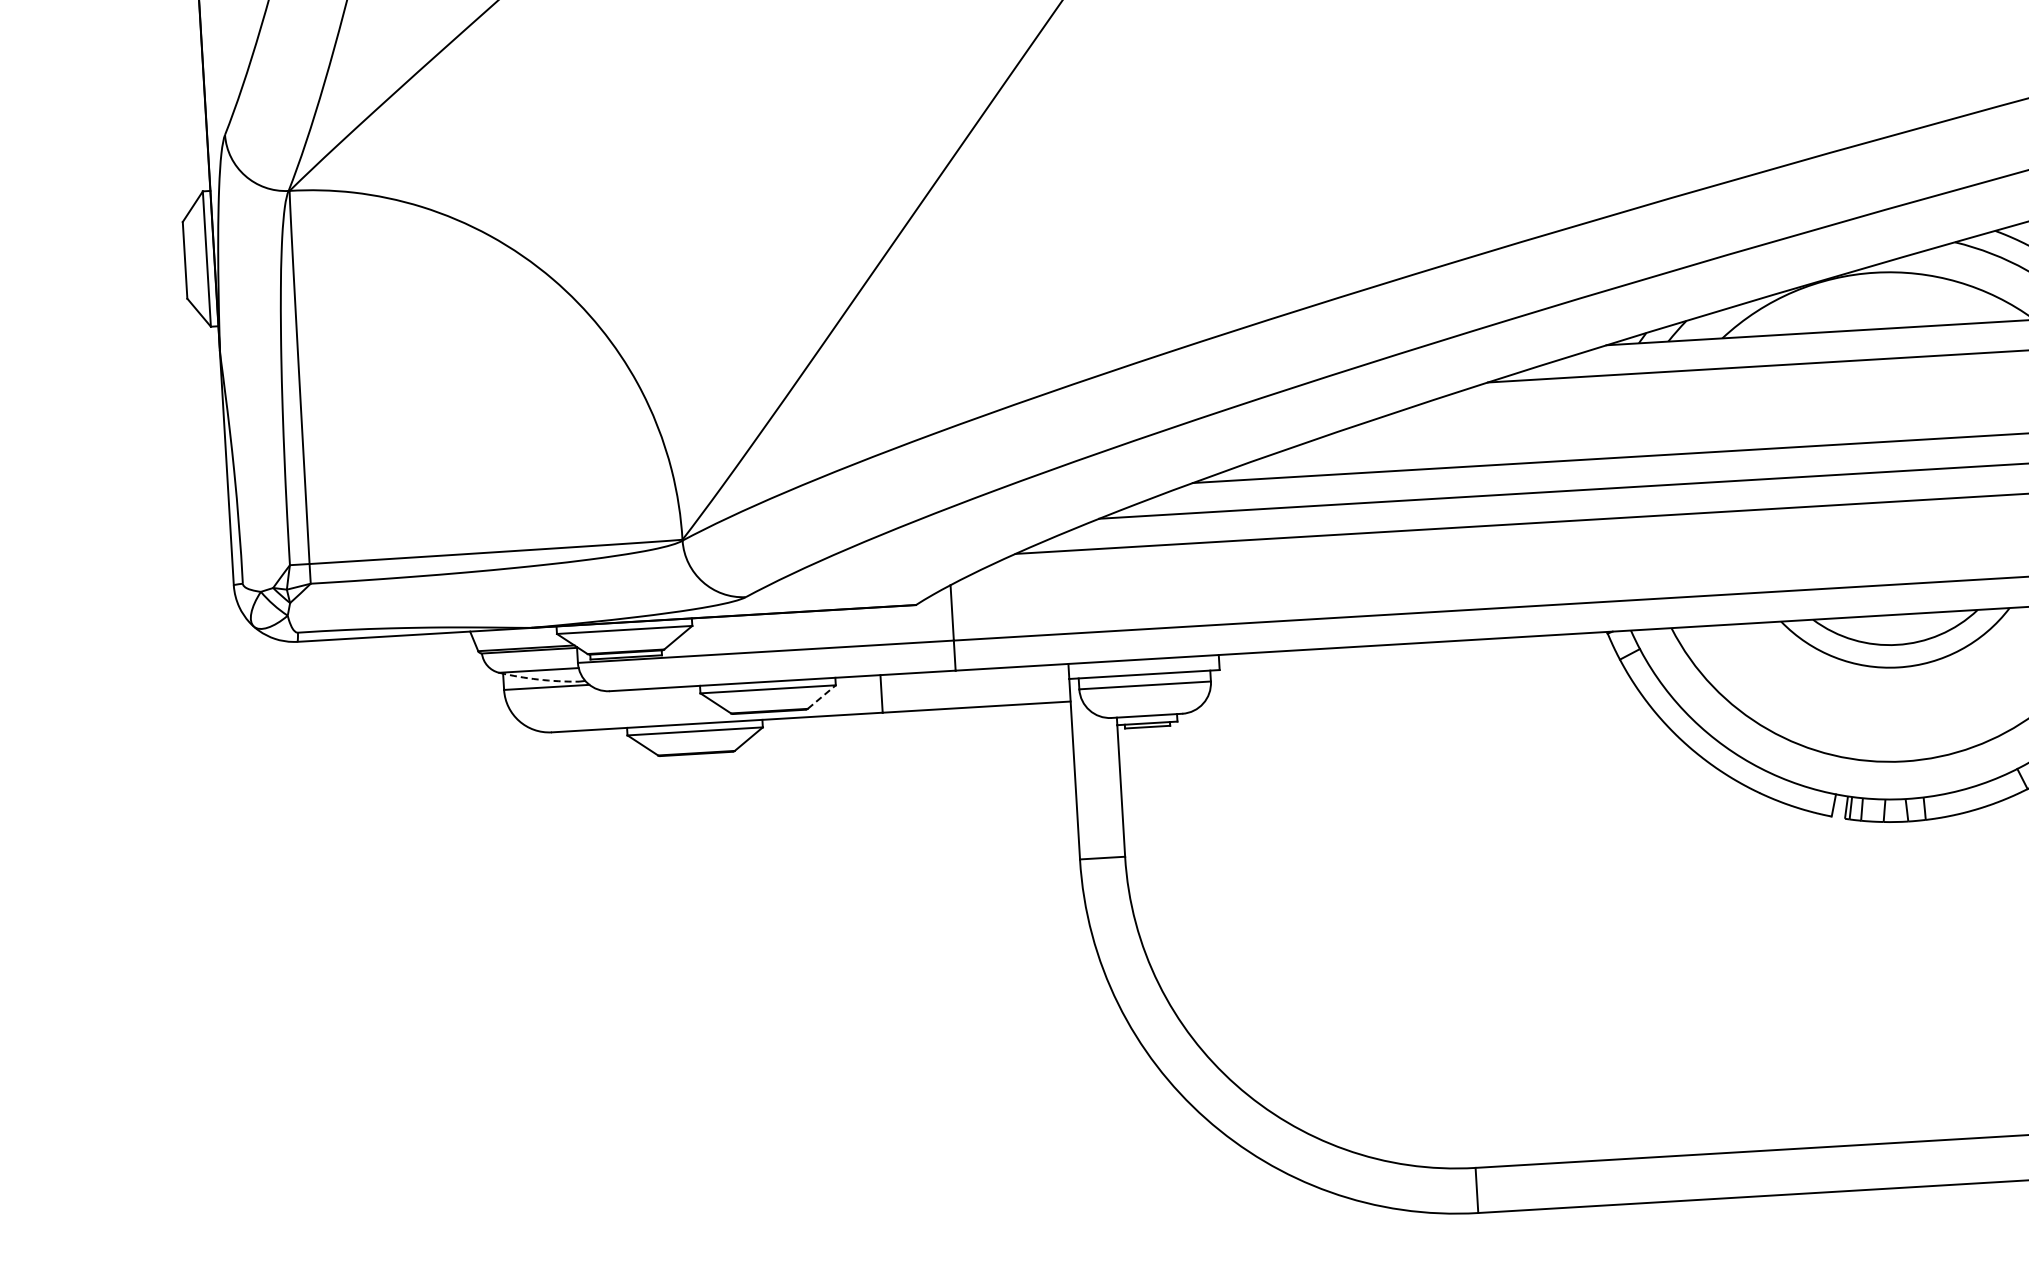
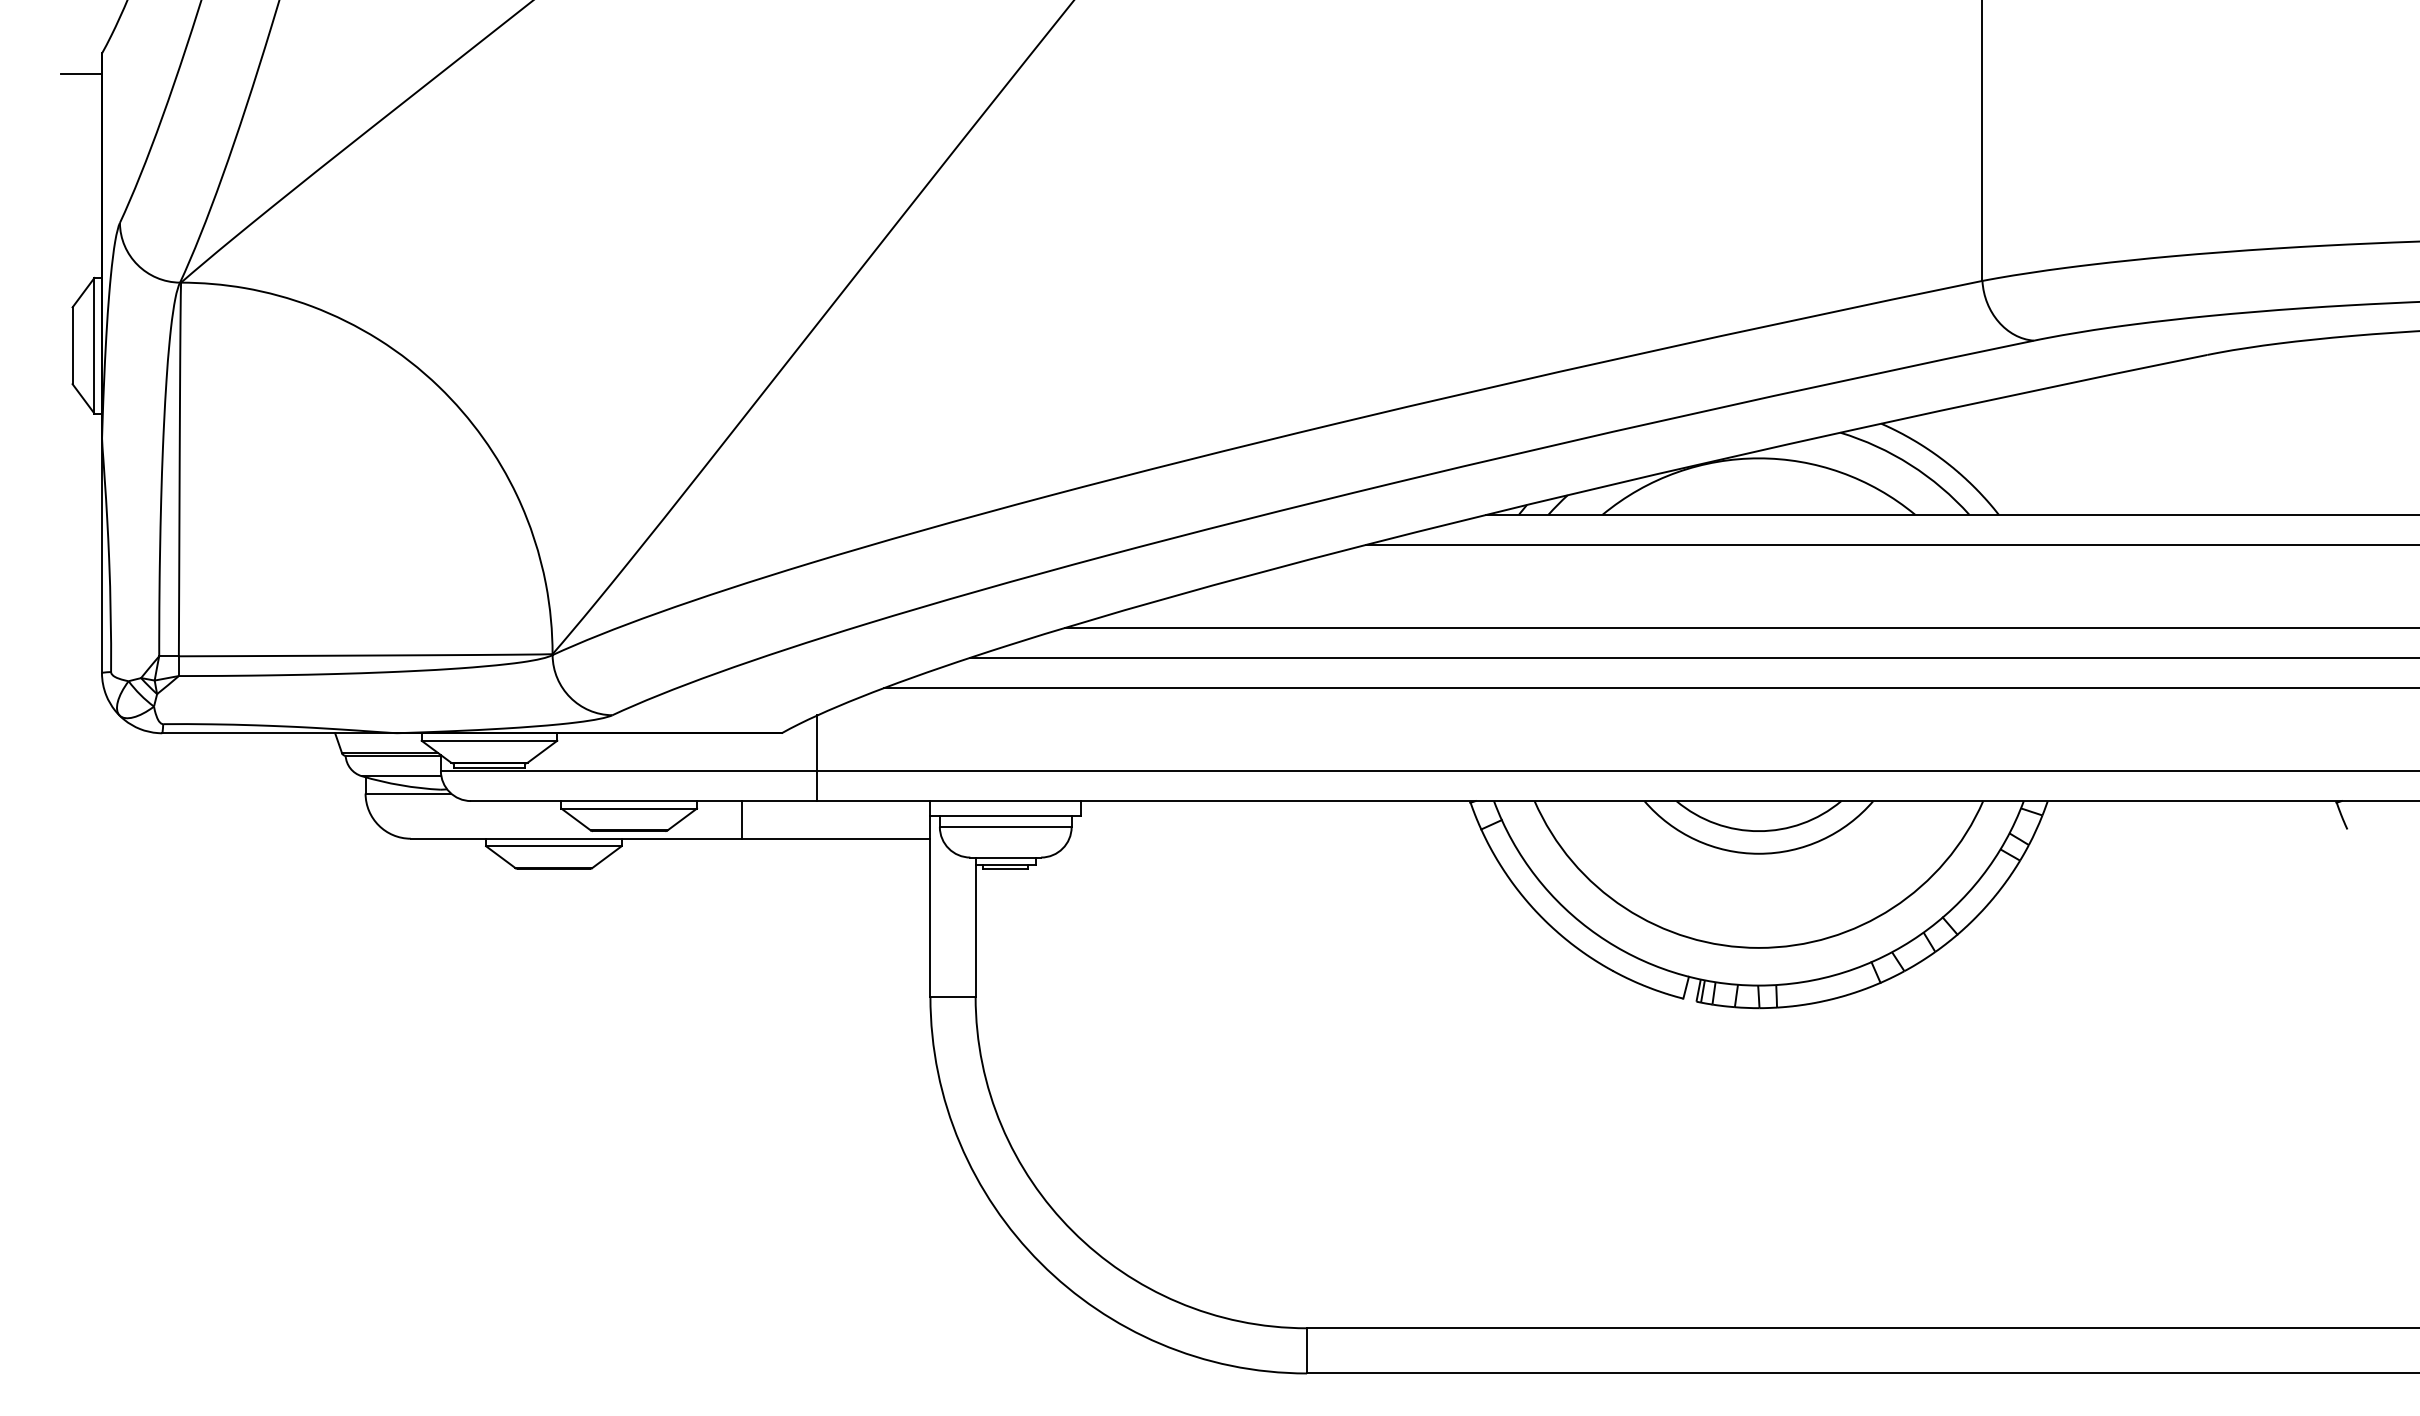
arc: (538, 679) -> (400, 785), dashed -> solid
line: (821, 697) -> (682, 819), dashed -> solid

